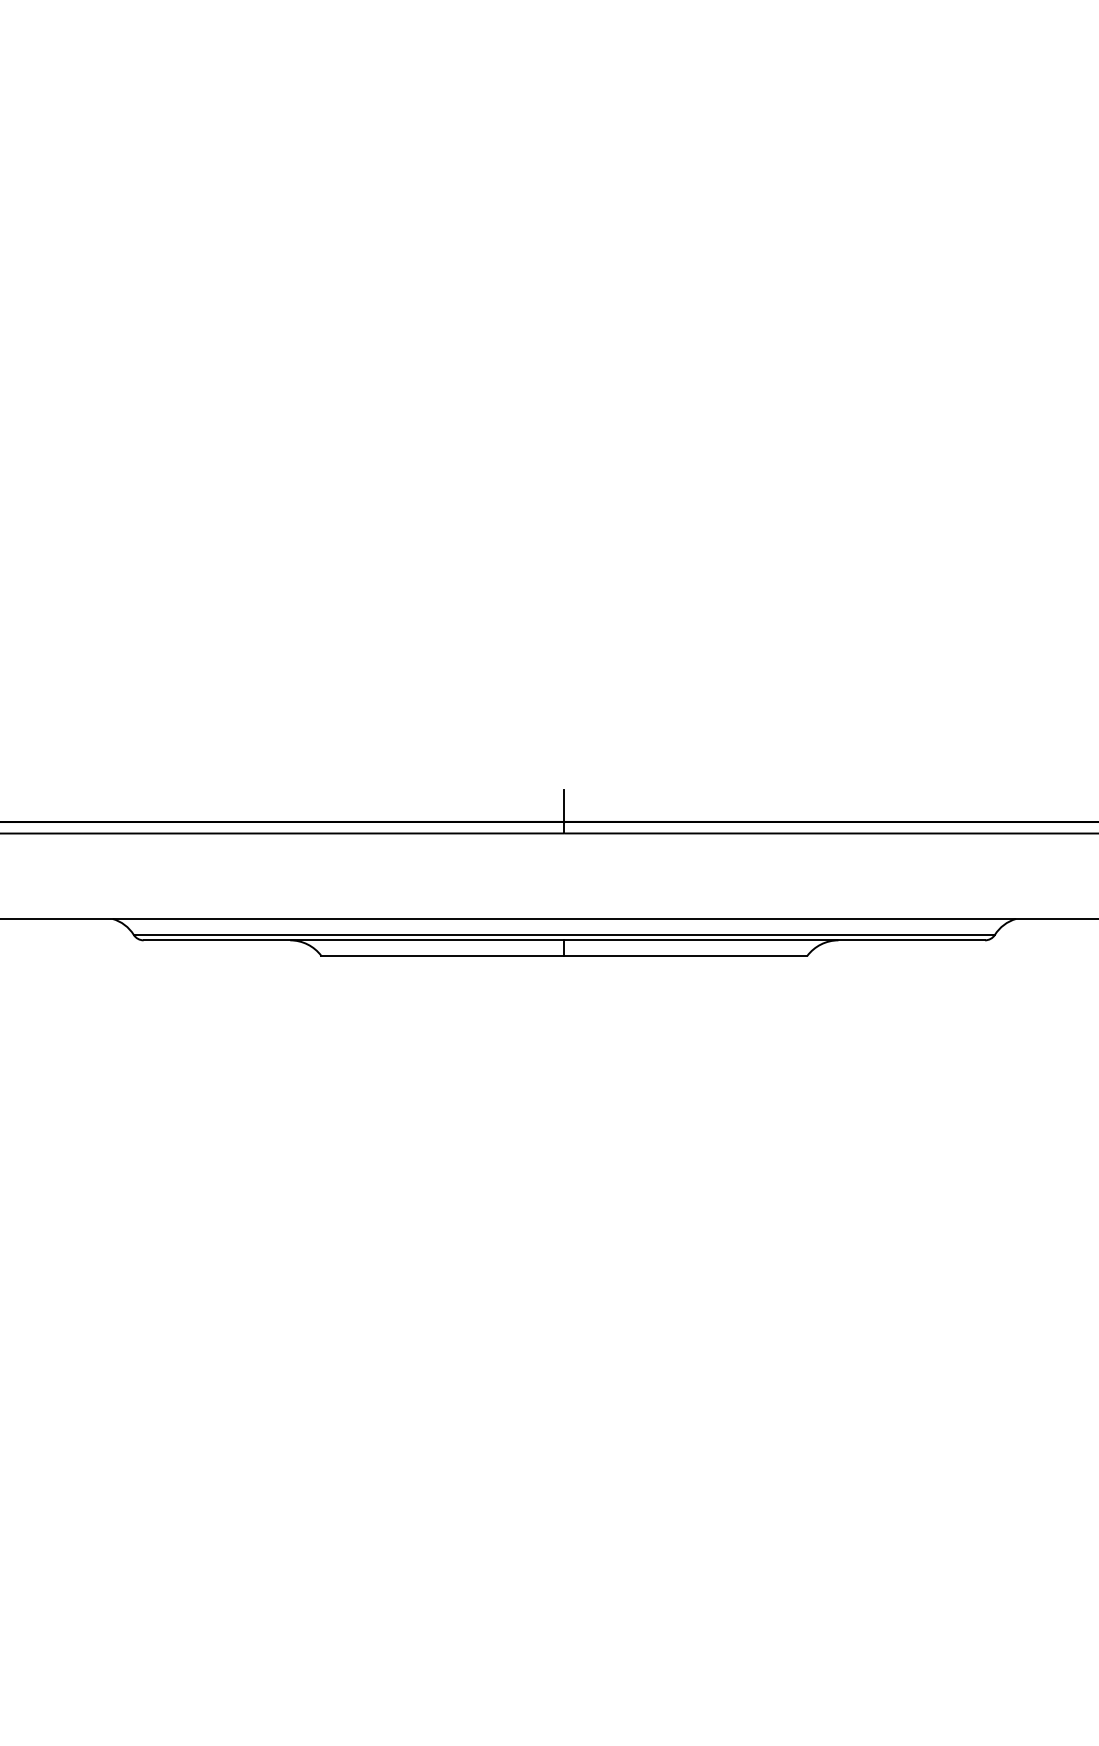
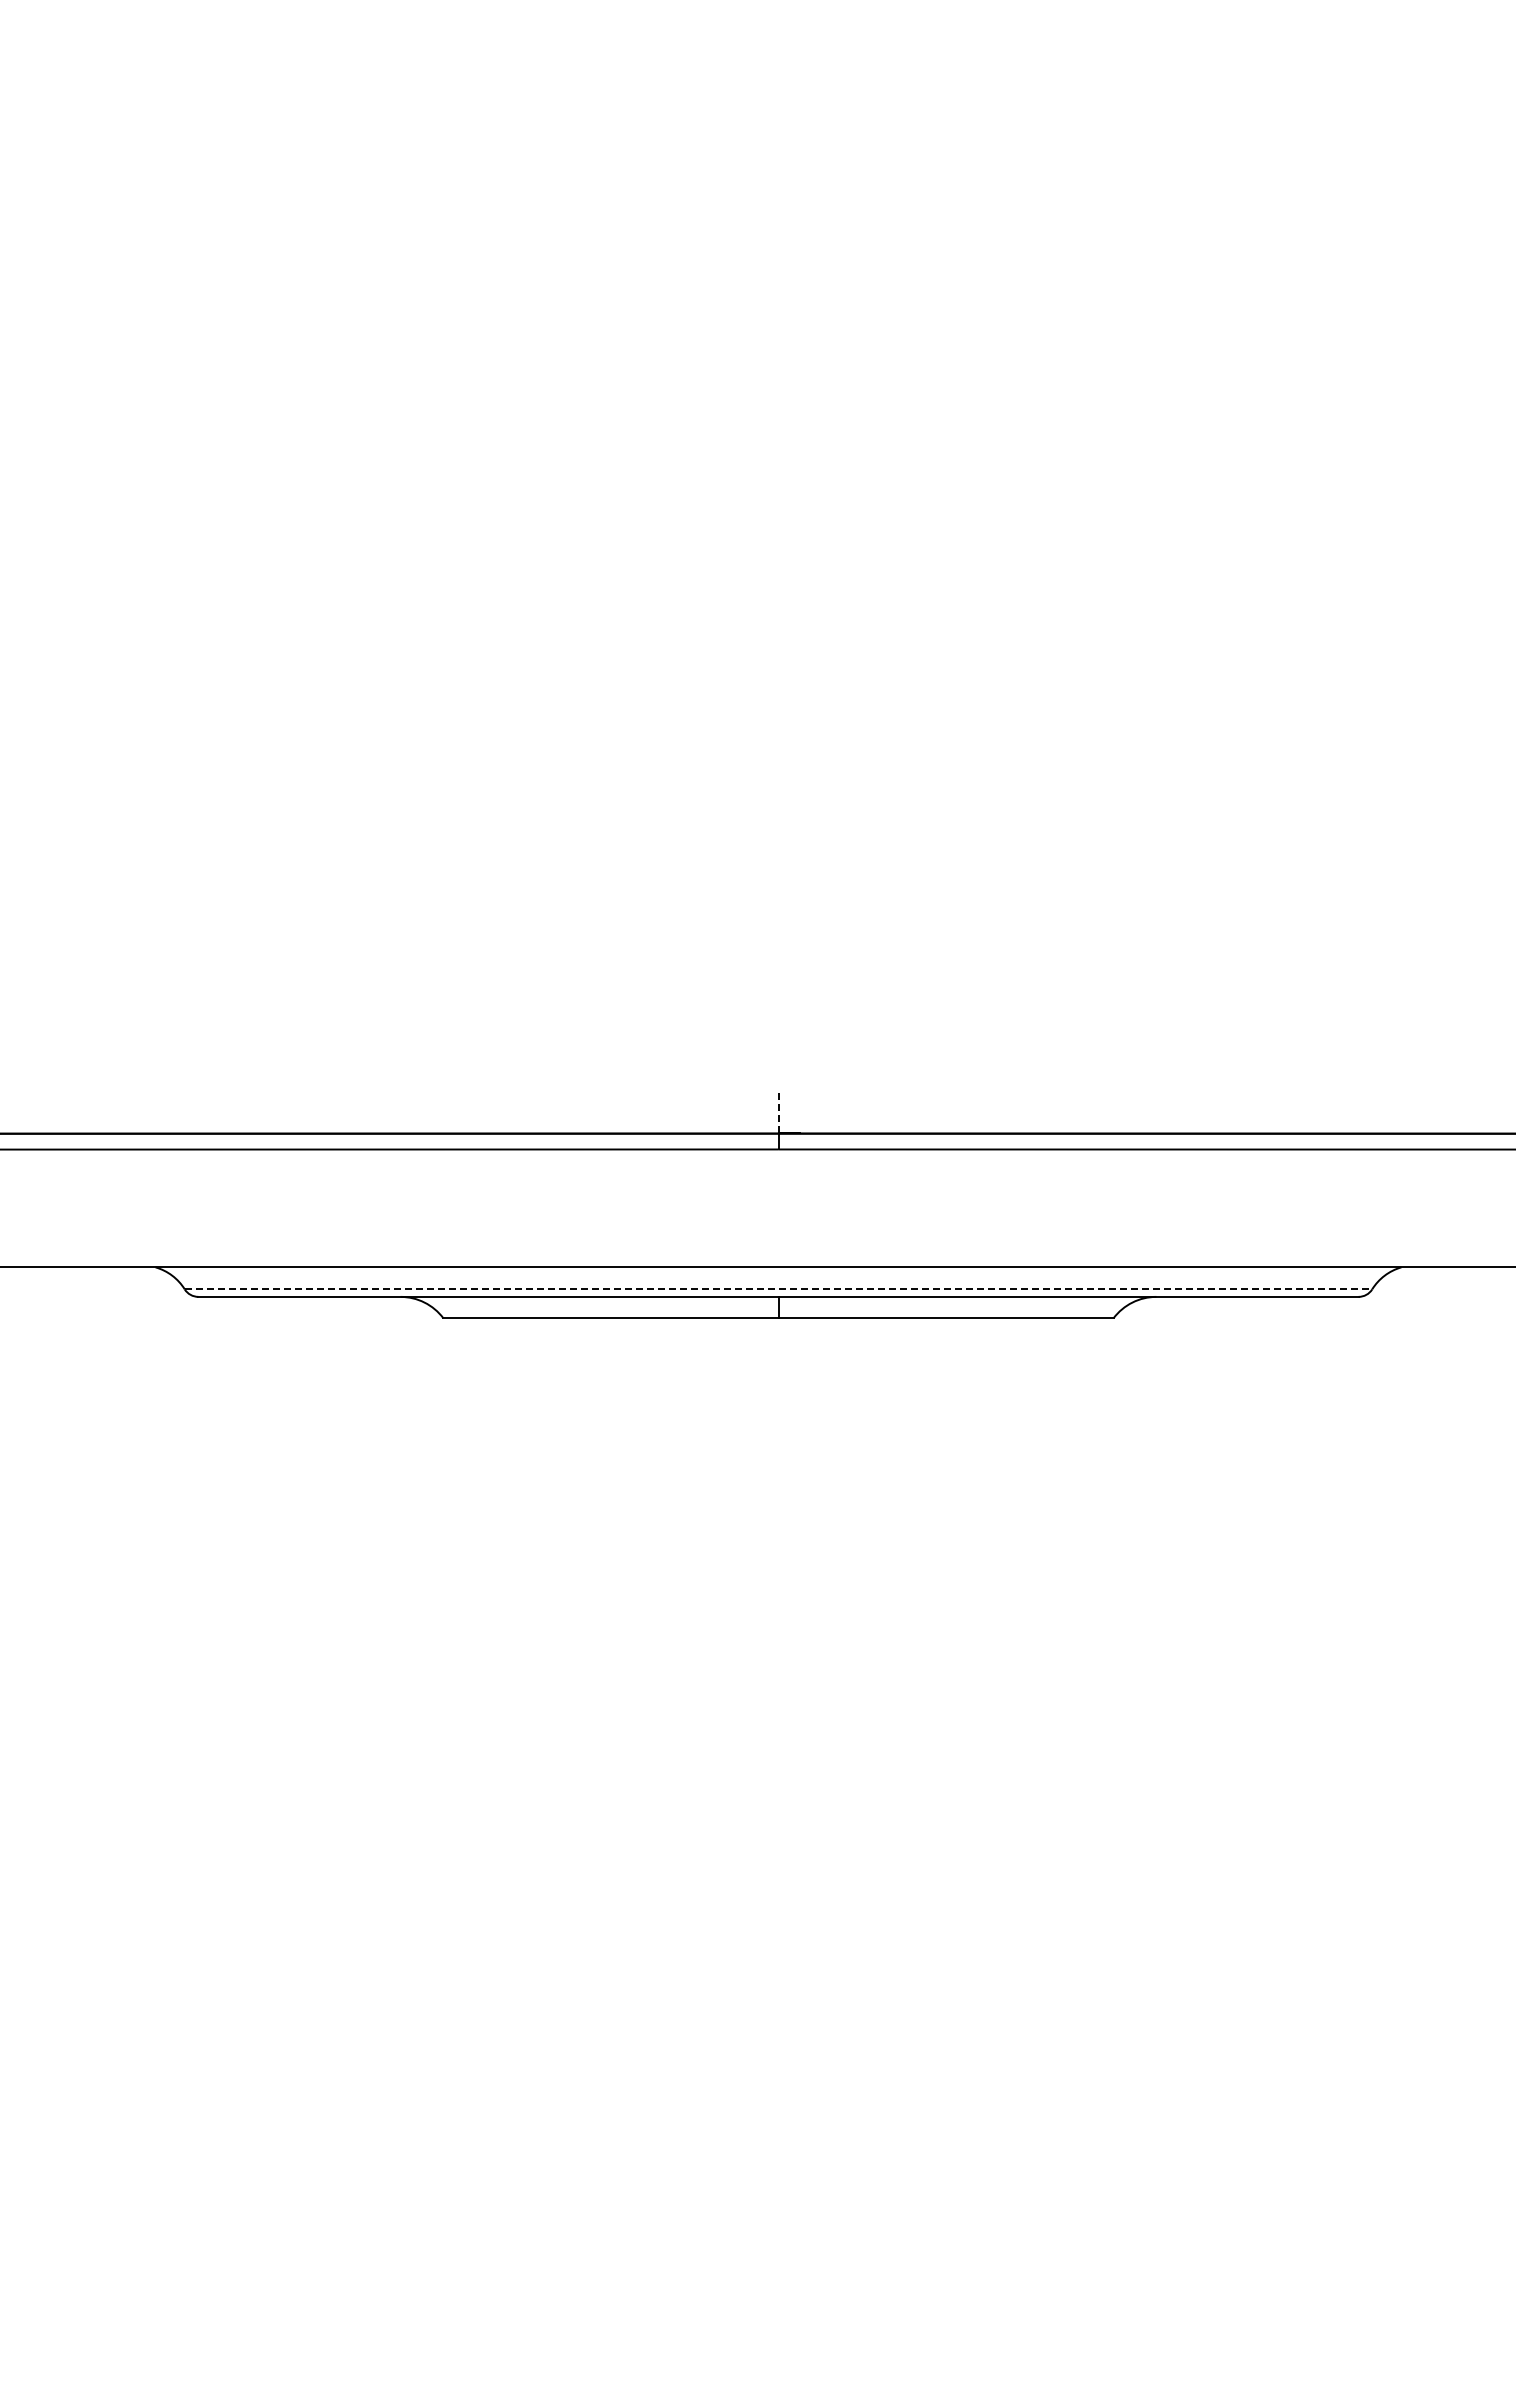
line: (564, 805) -> (778, 1111), solid -> dashed
line: (565, 935) -> (779, 1289), solid -> dashed

